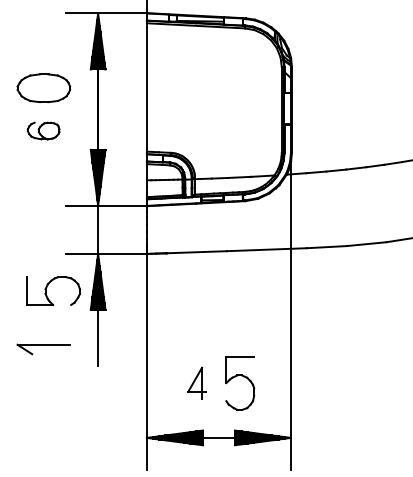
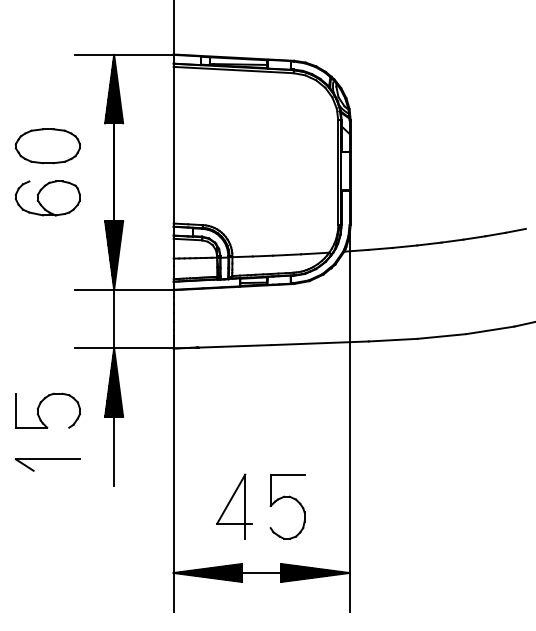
part: (43, 131) -> (47, 198), size x1.67
part: (46, 288) -> (39, 407), moved
part: (196, 383) -> (234, 506), size x1.67

